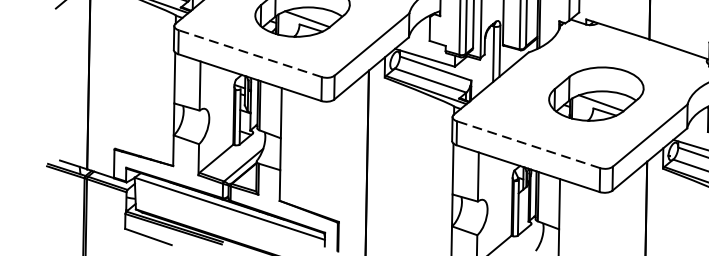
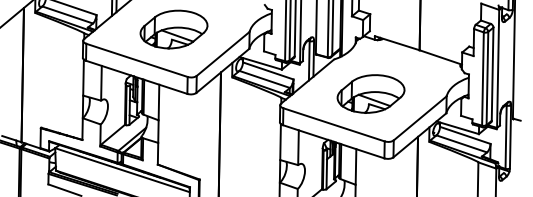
line: (249, 53) -> (136, 60), dashed -> solid
part: (595, 93) -> (370, 93), moved
line: (527, 144) -> (333, 124), dashed -> solid

